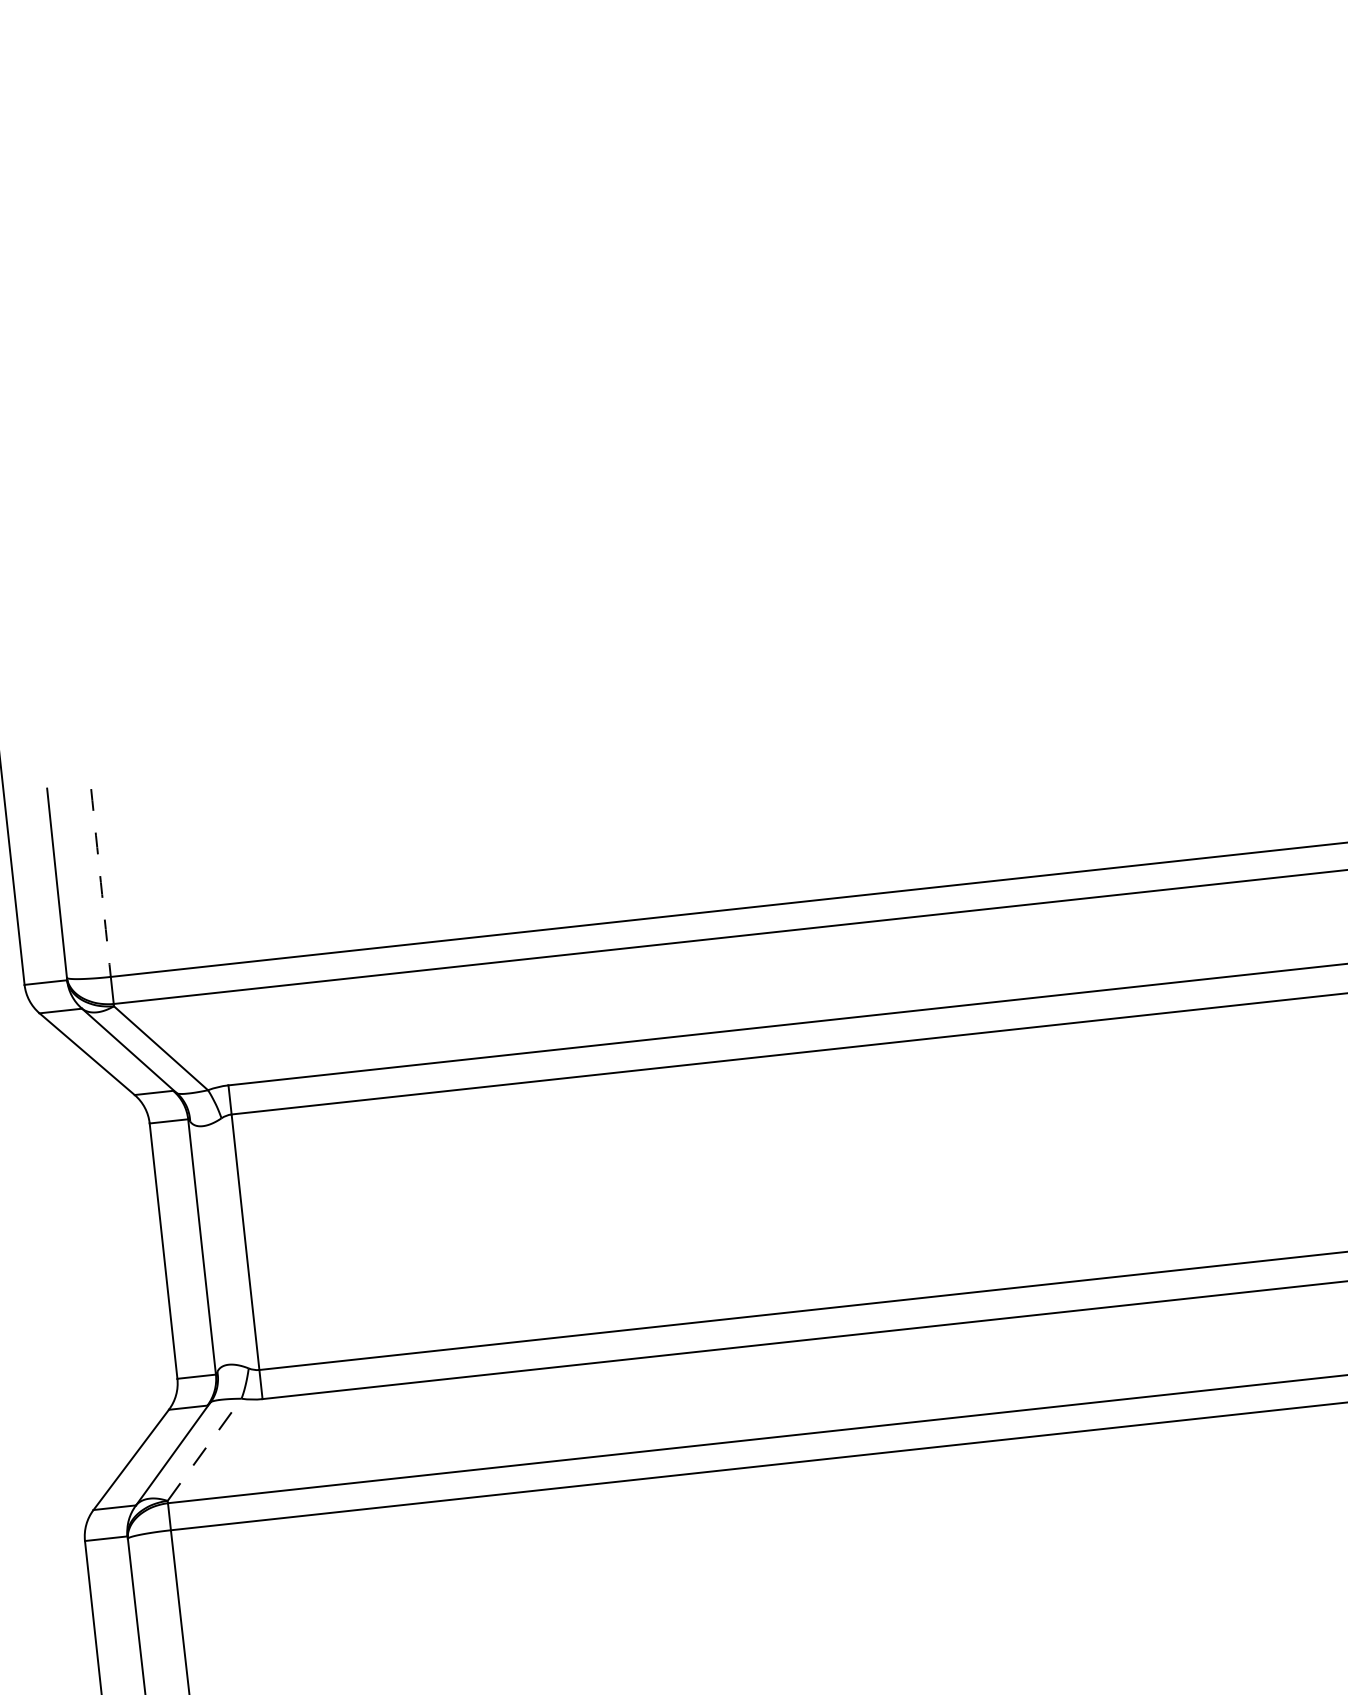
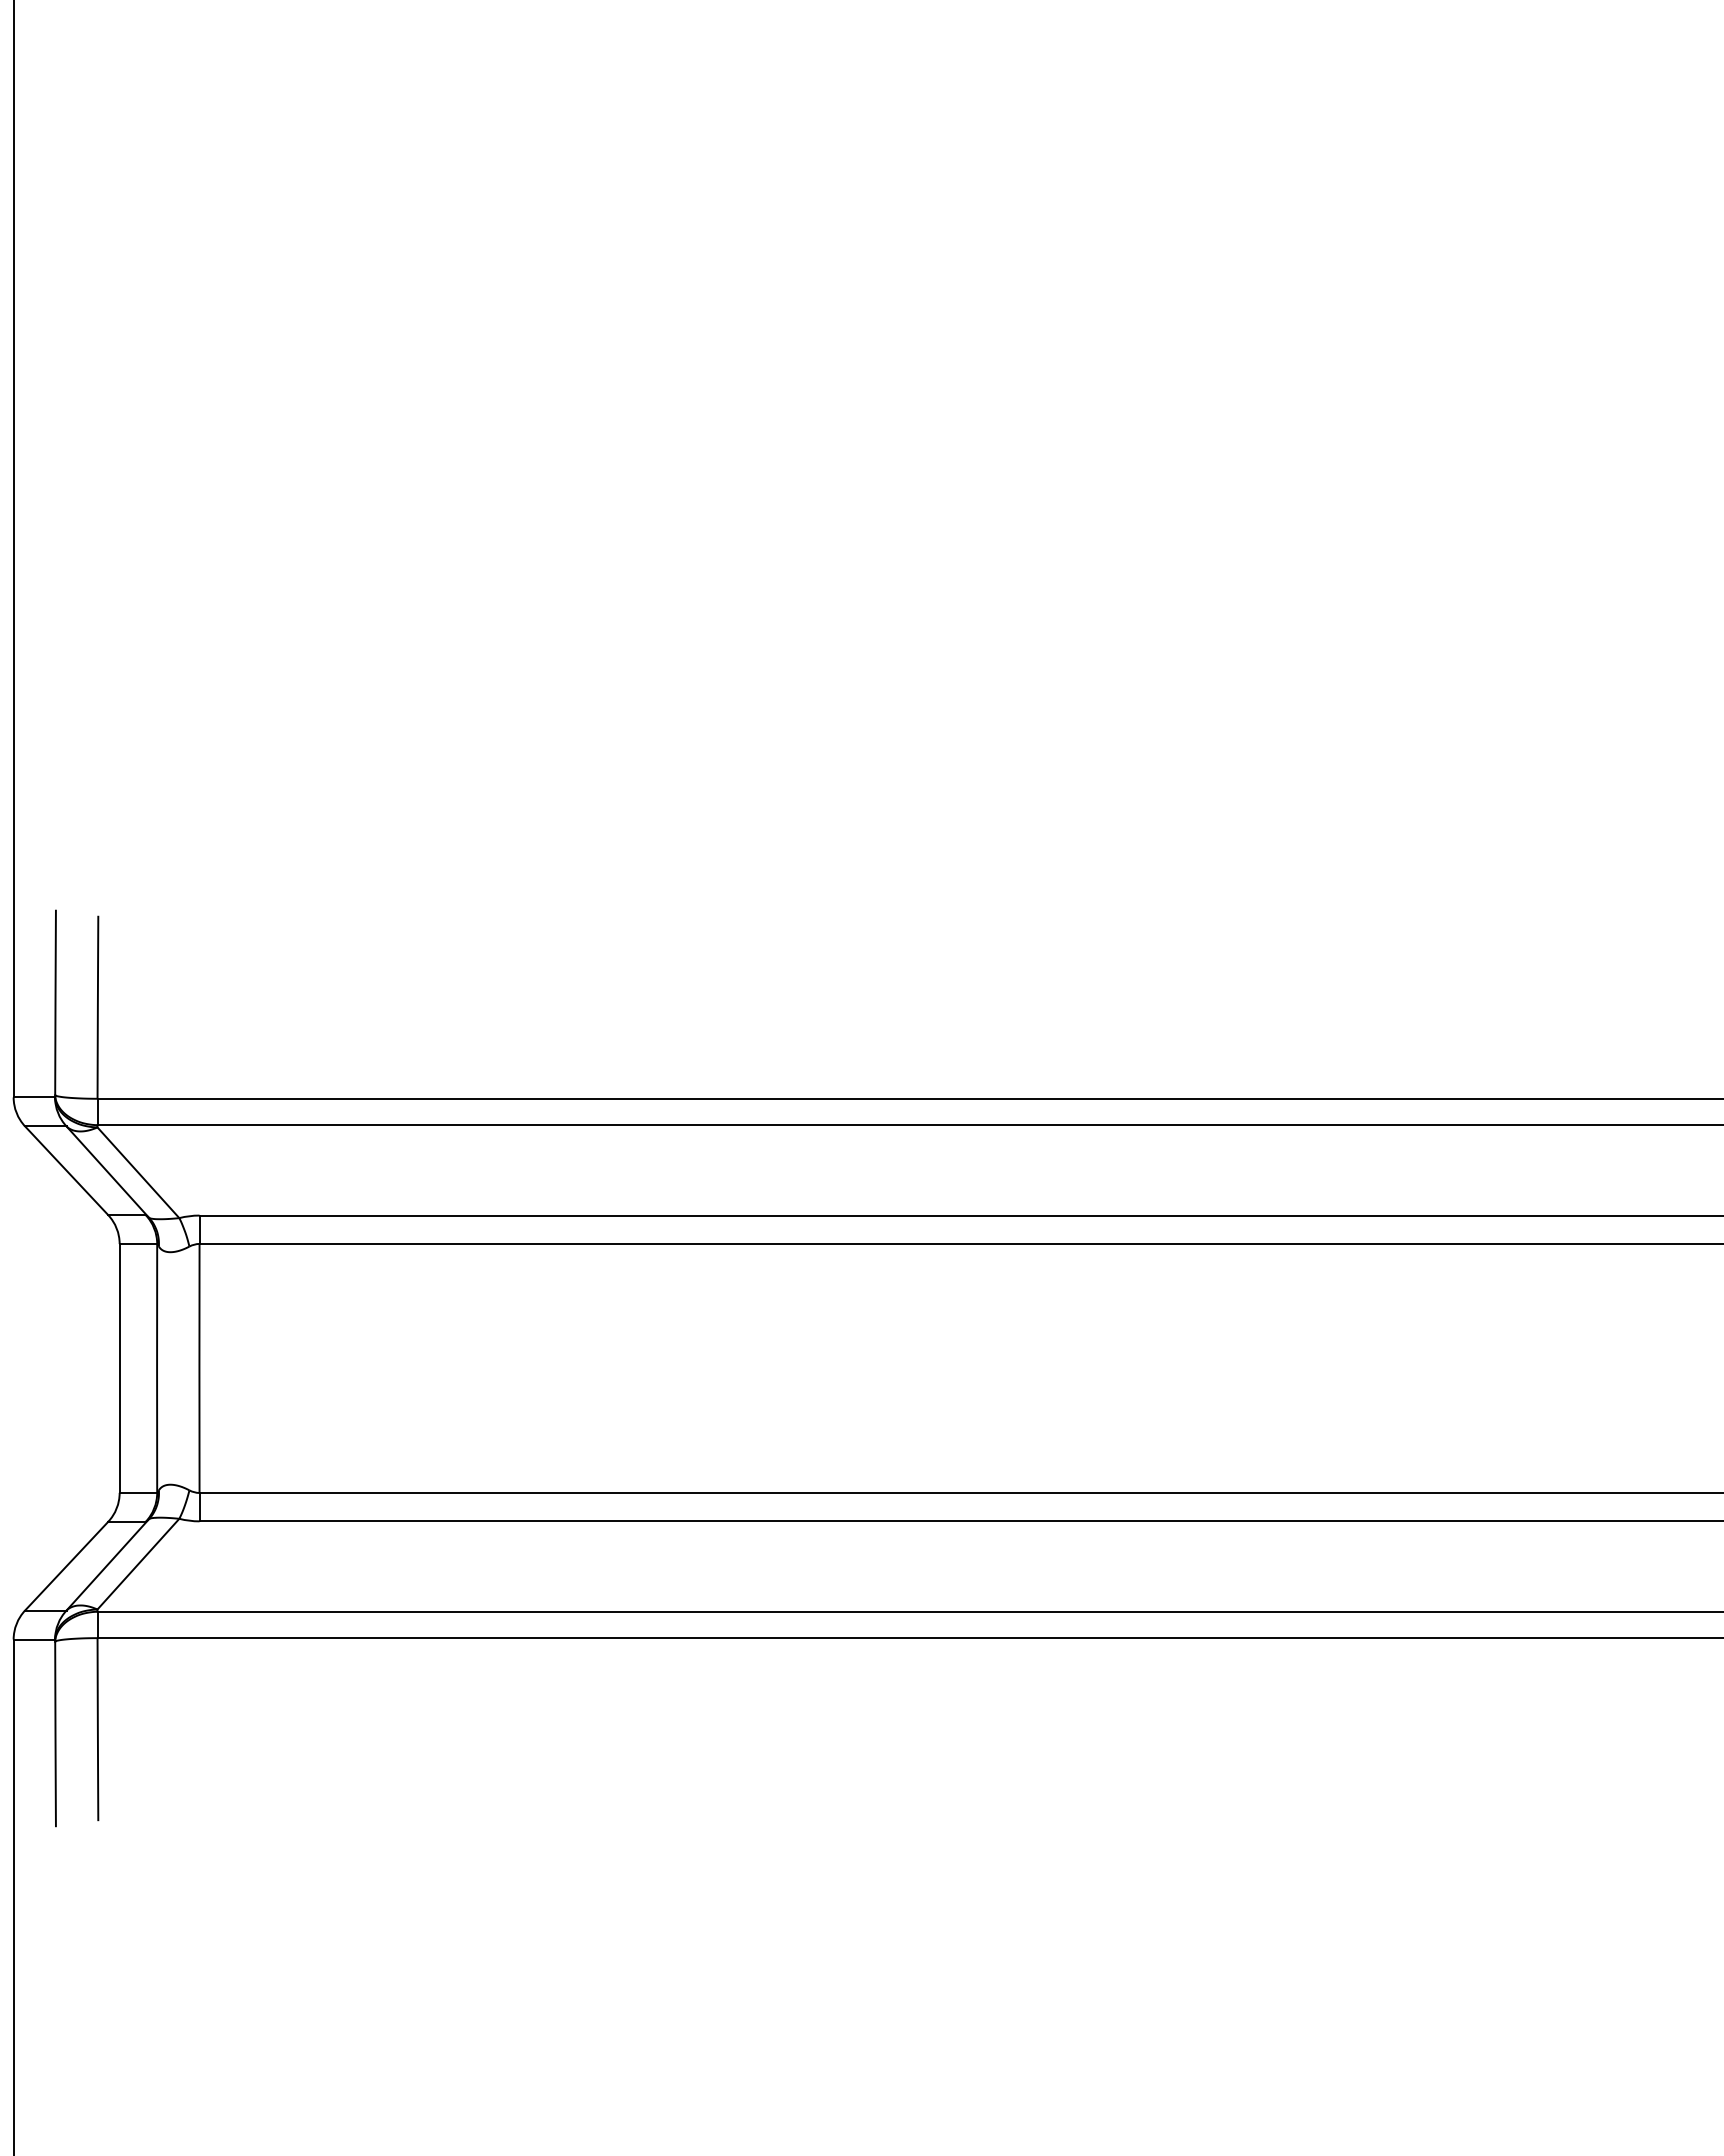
line: (100, 883) -> (97, 1007), dashed -> solid
line: (204, 1449) -> (138, 1563), dashed -> solid

